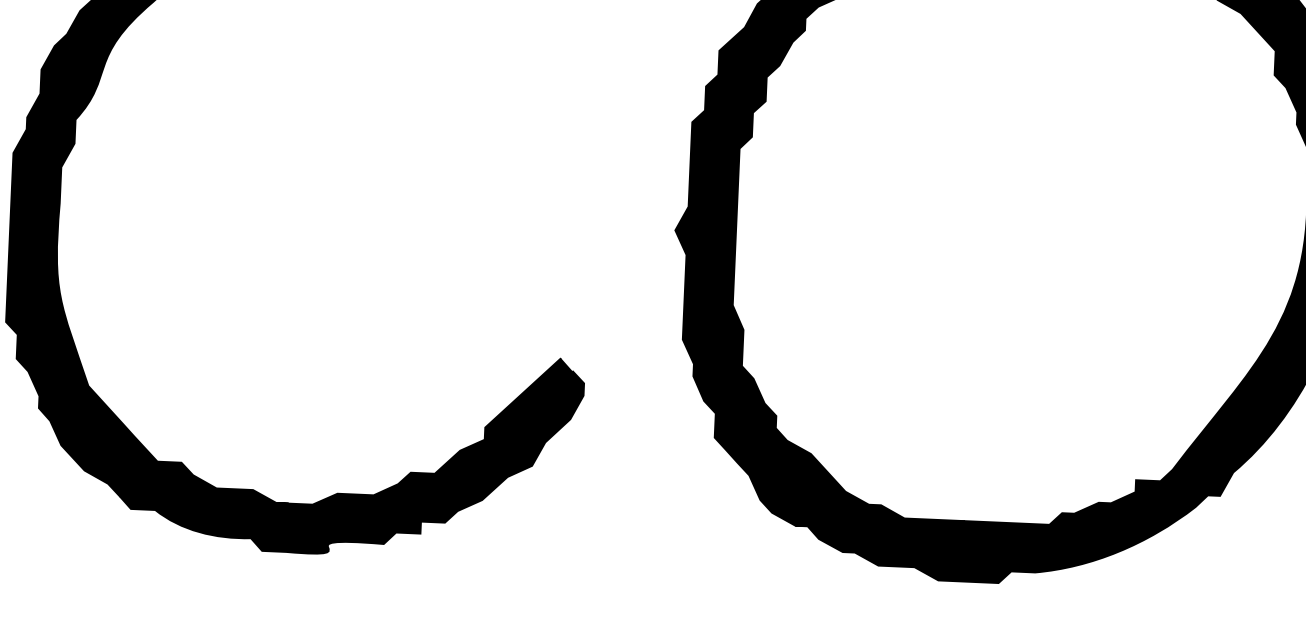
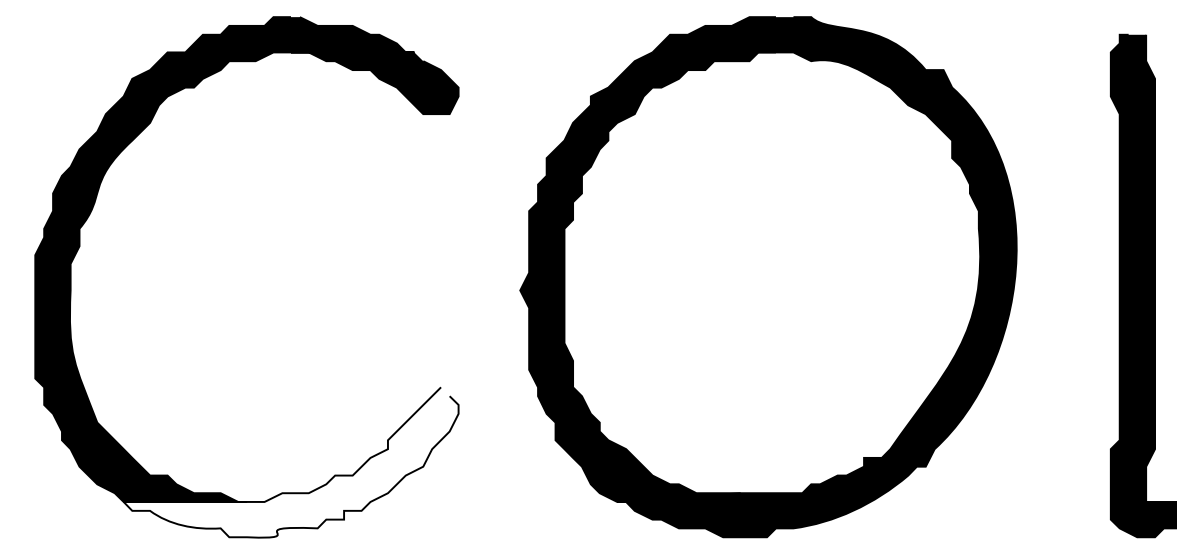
fill: (350, 452) -> (290, 462), removed

